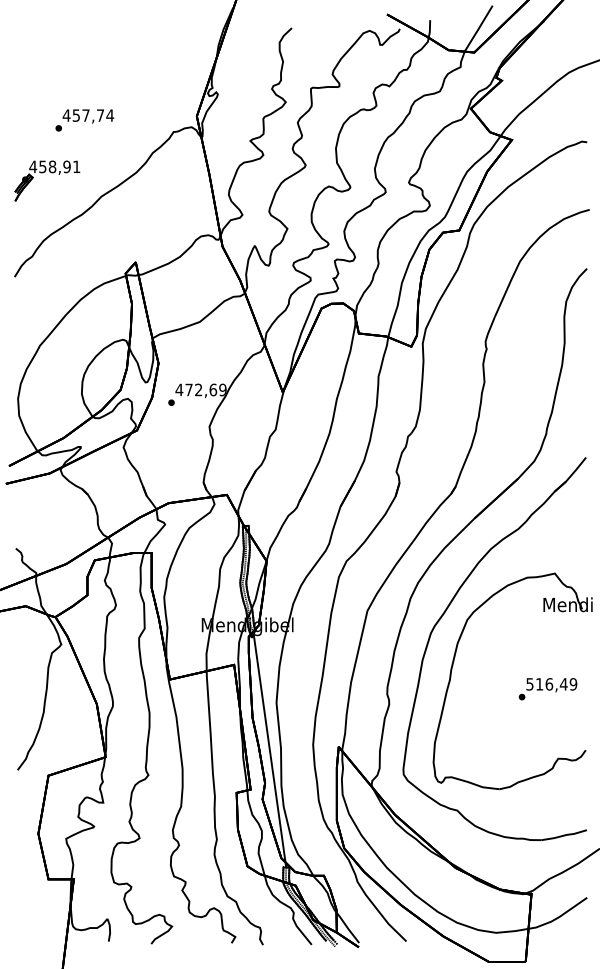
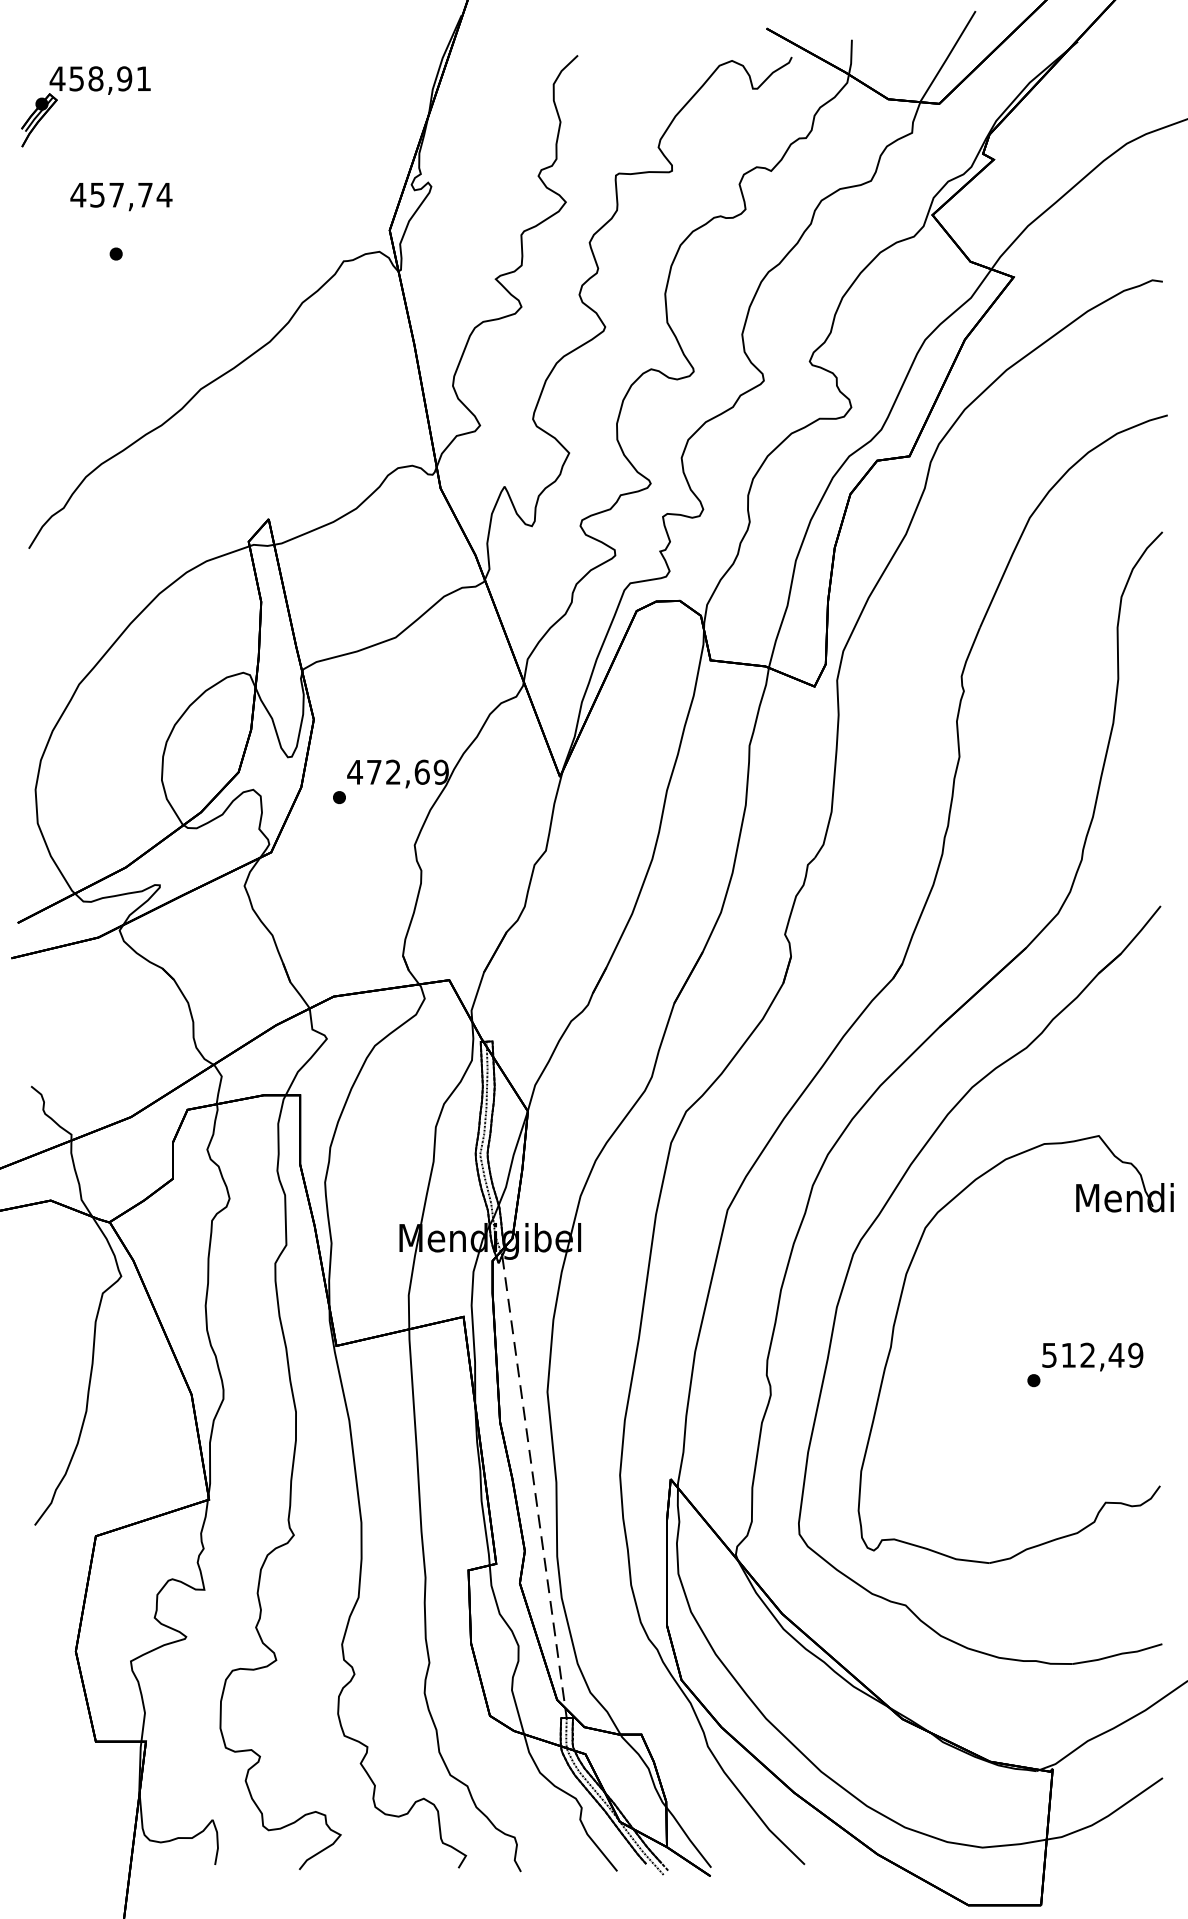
text: (88, 116) -> (121, 196), moved
part: (43, 173) -> (78, 91), moved
text: (549, 684) -> (1088, 1355), 516,49 -> 512,49
line: (269, 750) -> (533, 1486), solid -> dashed

